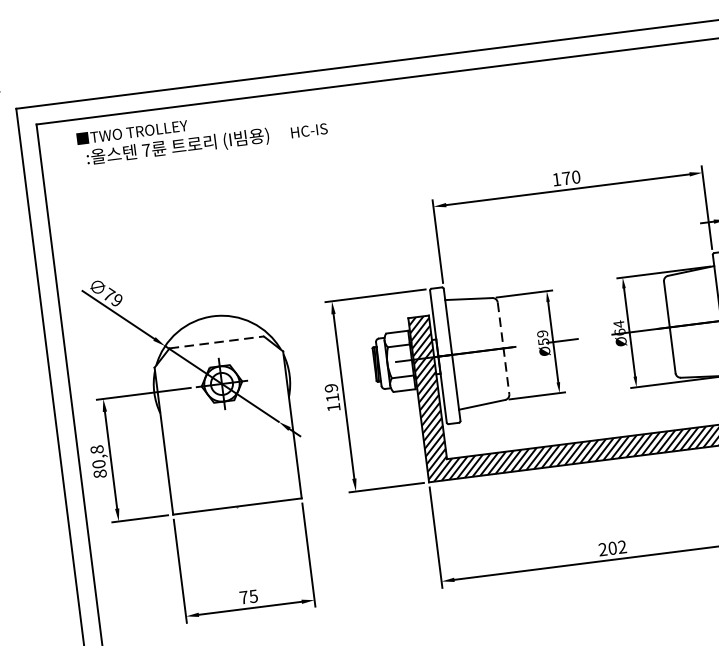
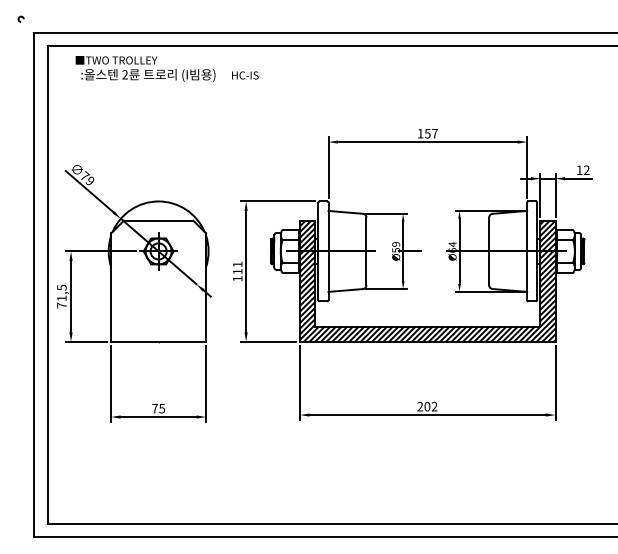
text: (146, 149) -> (125, 74), 7 -> 2
text: (570, 177) -> (430, 133), 170 -> 157
line: (216, 342) -> (158, 220), dashed -> solid
line: (503, 348) -> (366, 251), dashed -> solid
text: (331, 388) -> (237, 264), 119 -> 111
text: (98, 461) -> (61, 296), 80,8 -> 71,5

